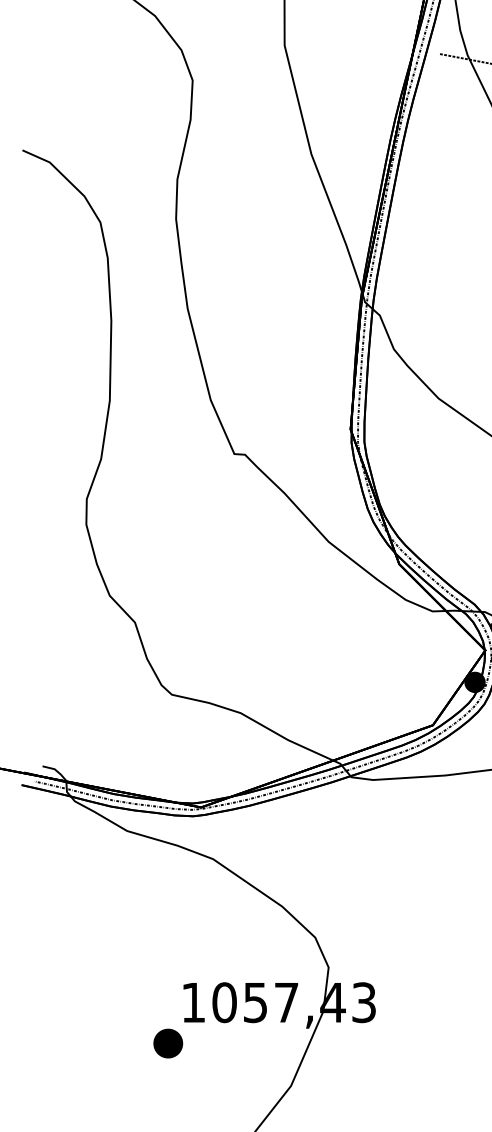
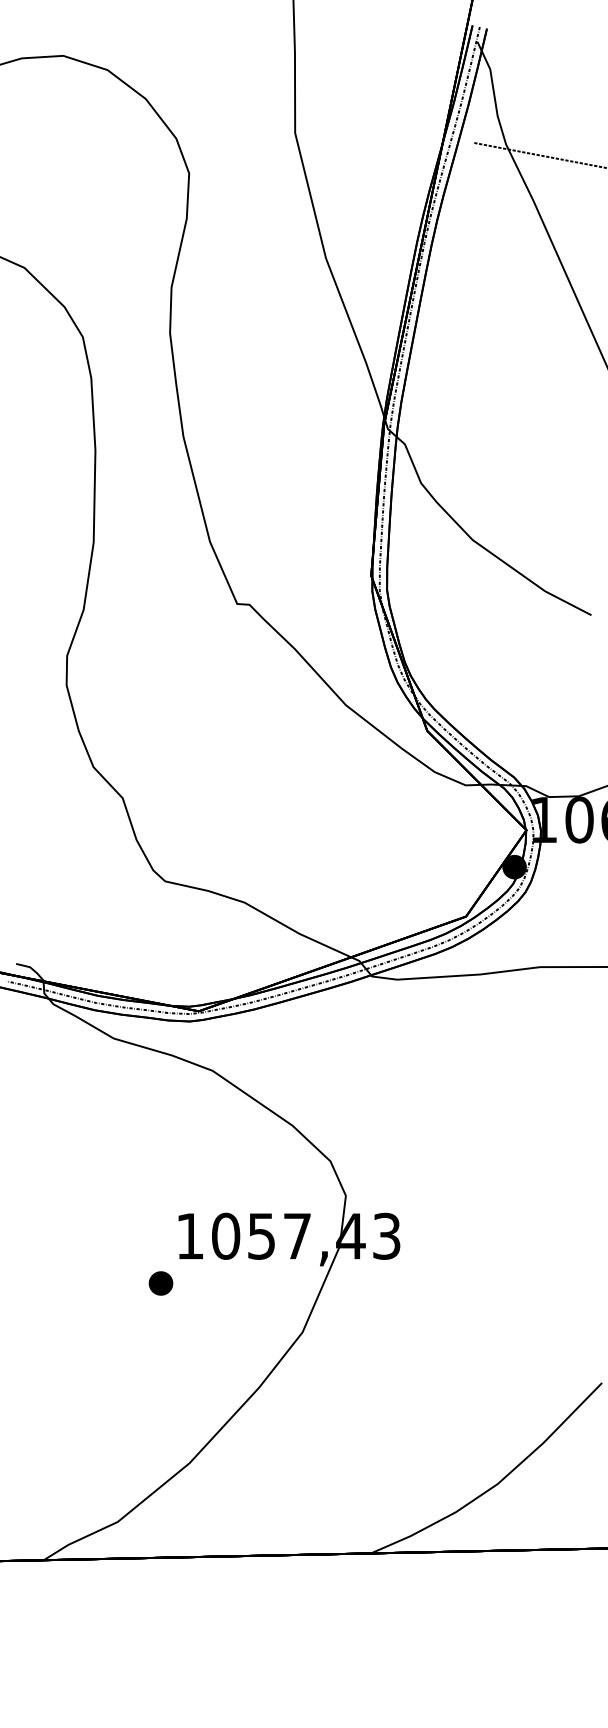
part: (167, 1043) -> (160, 1283), size x0.71

